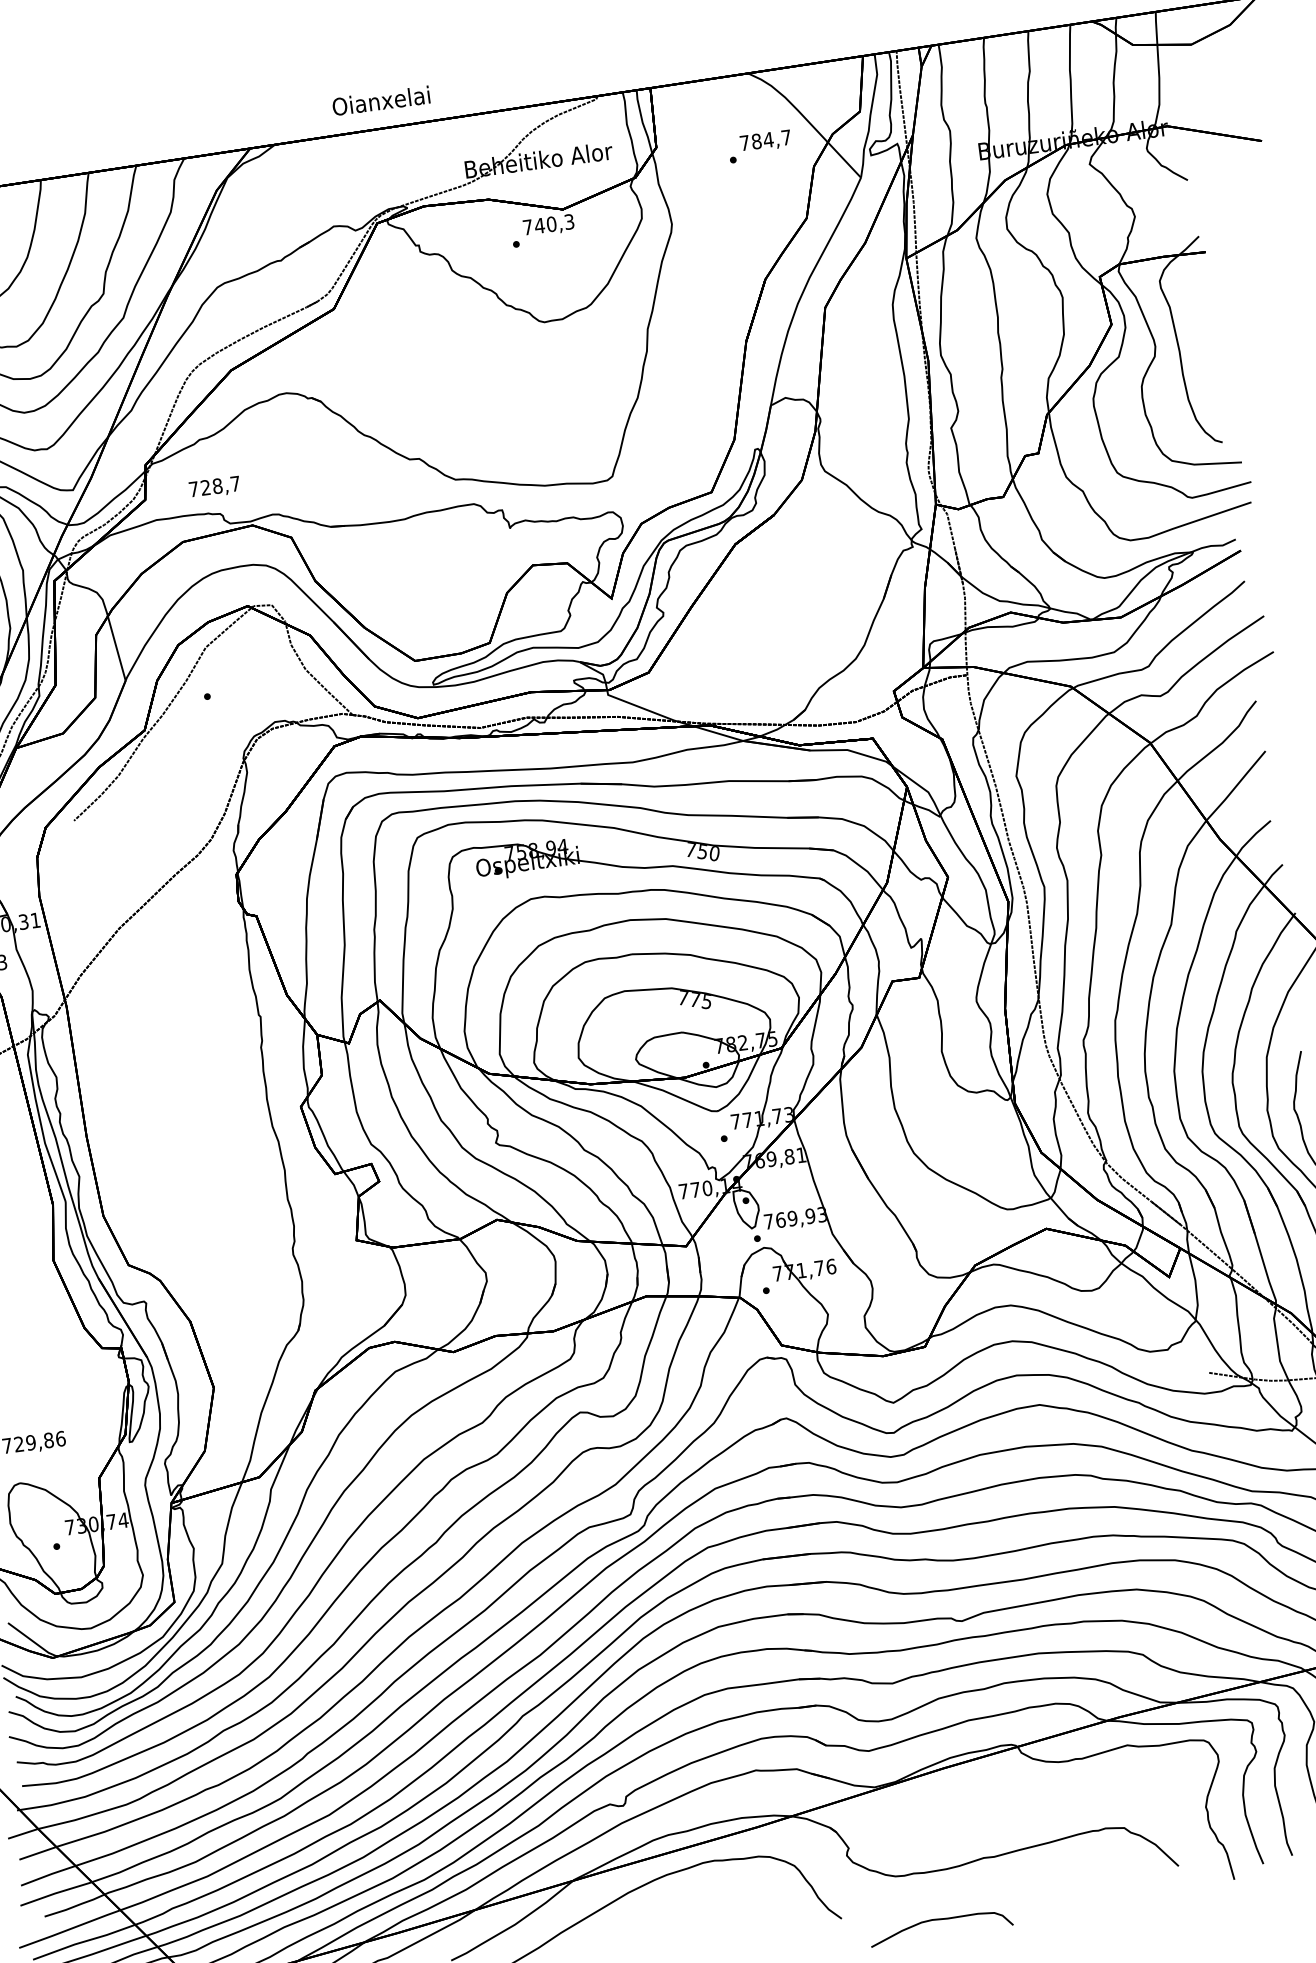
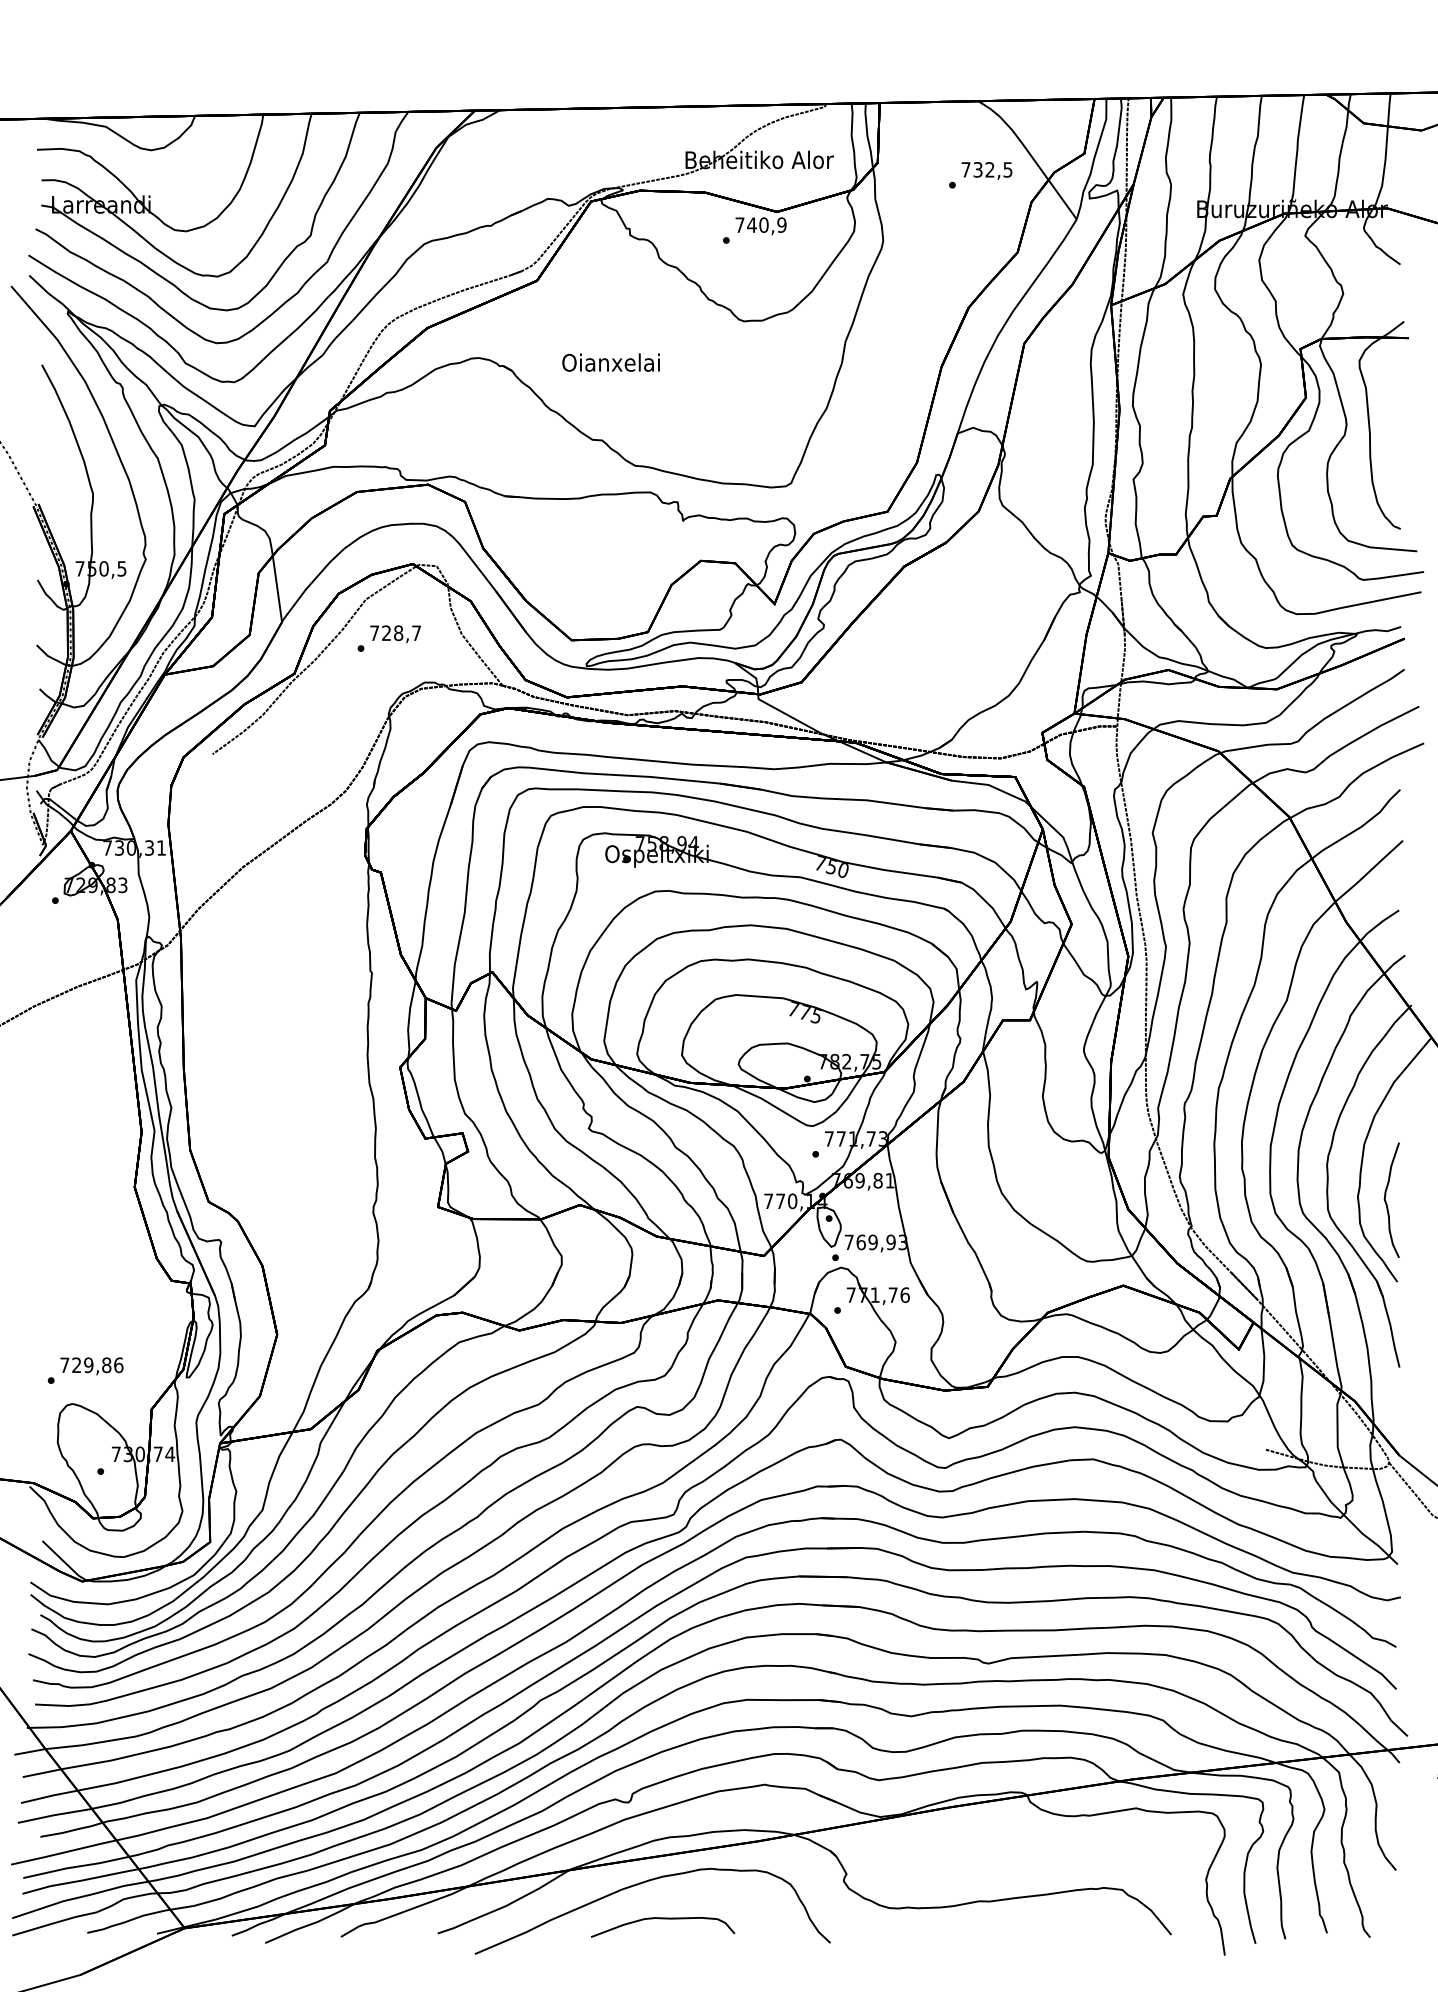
text: (380, 100) -> (610, 362), moved
text: (770, 139) -> (992, 169), 784,7 -> 732,5
text: (568, 221) -> (781, 224), 740,3 -> 740,9
text: (214, 487) -> (395, 634), moved
curve: (939, 1920) -> (662, 1919), moved

